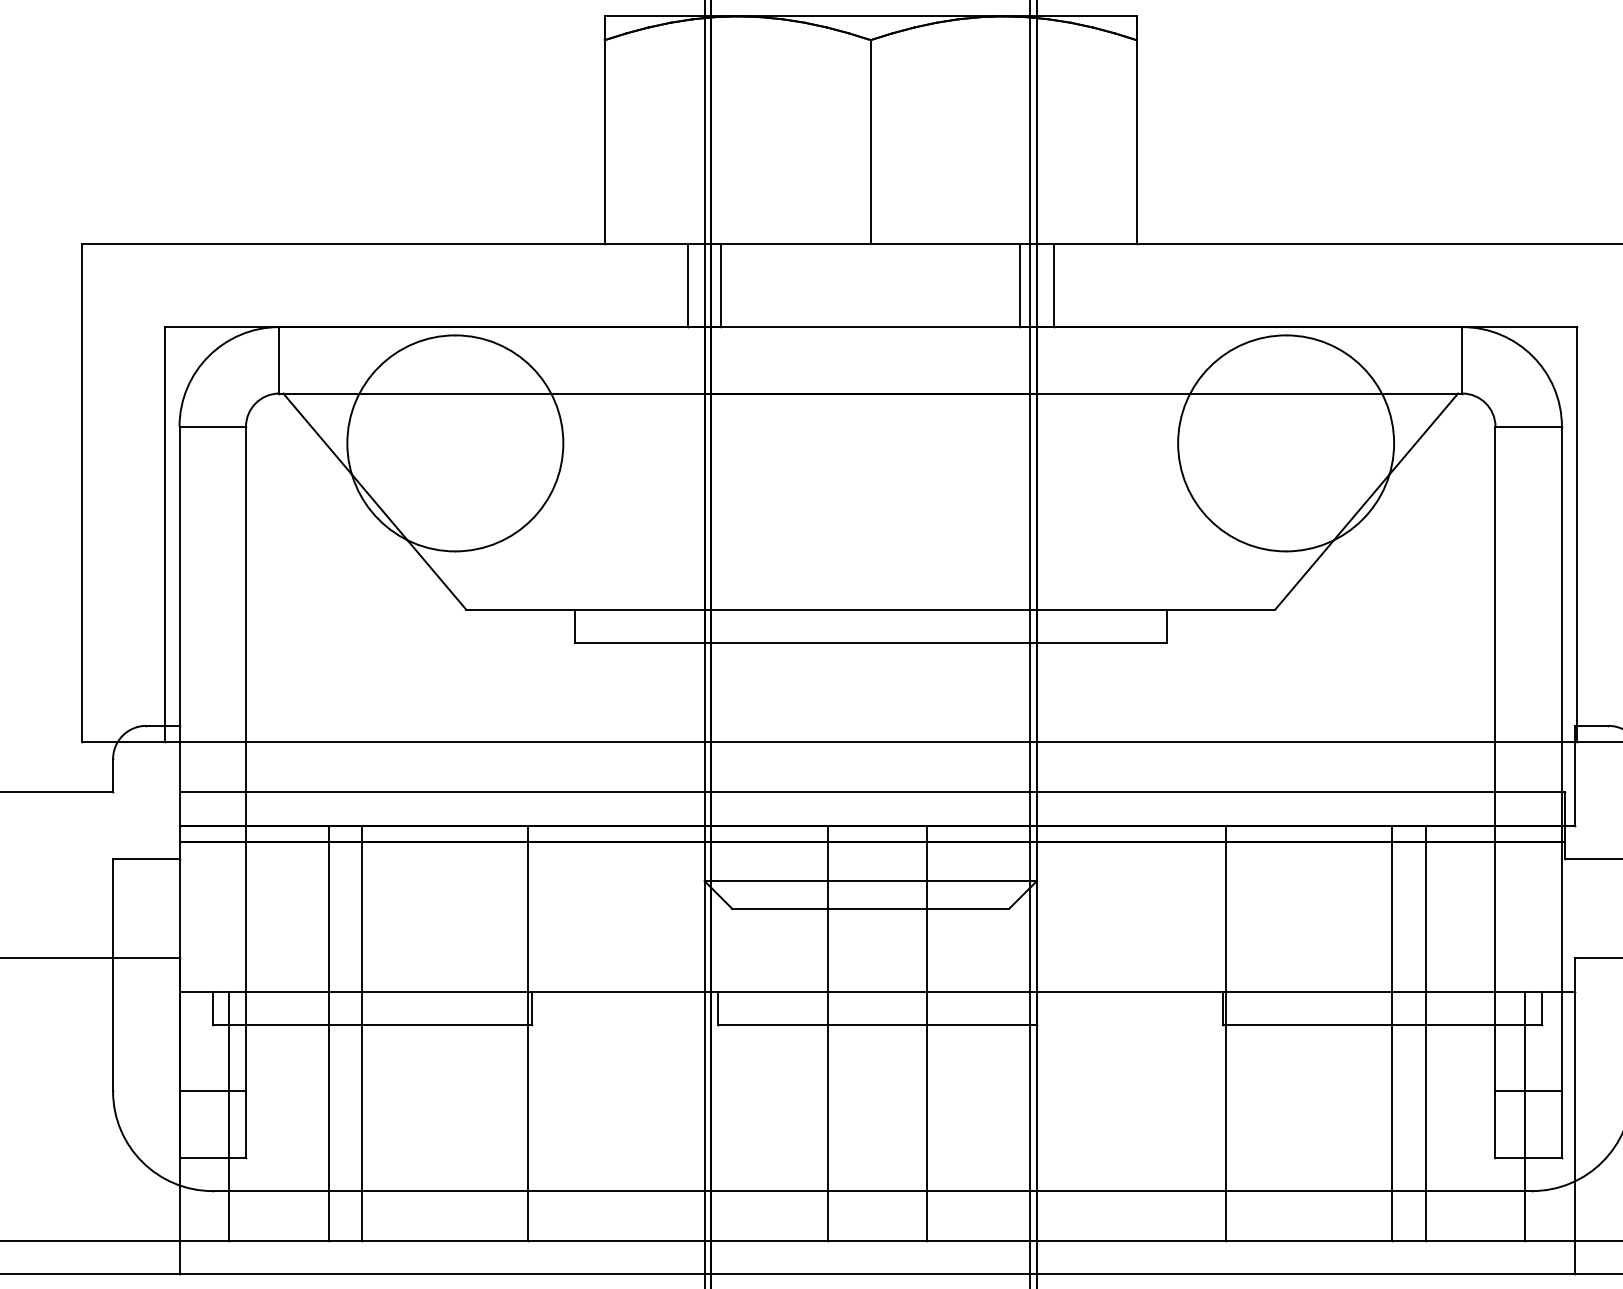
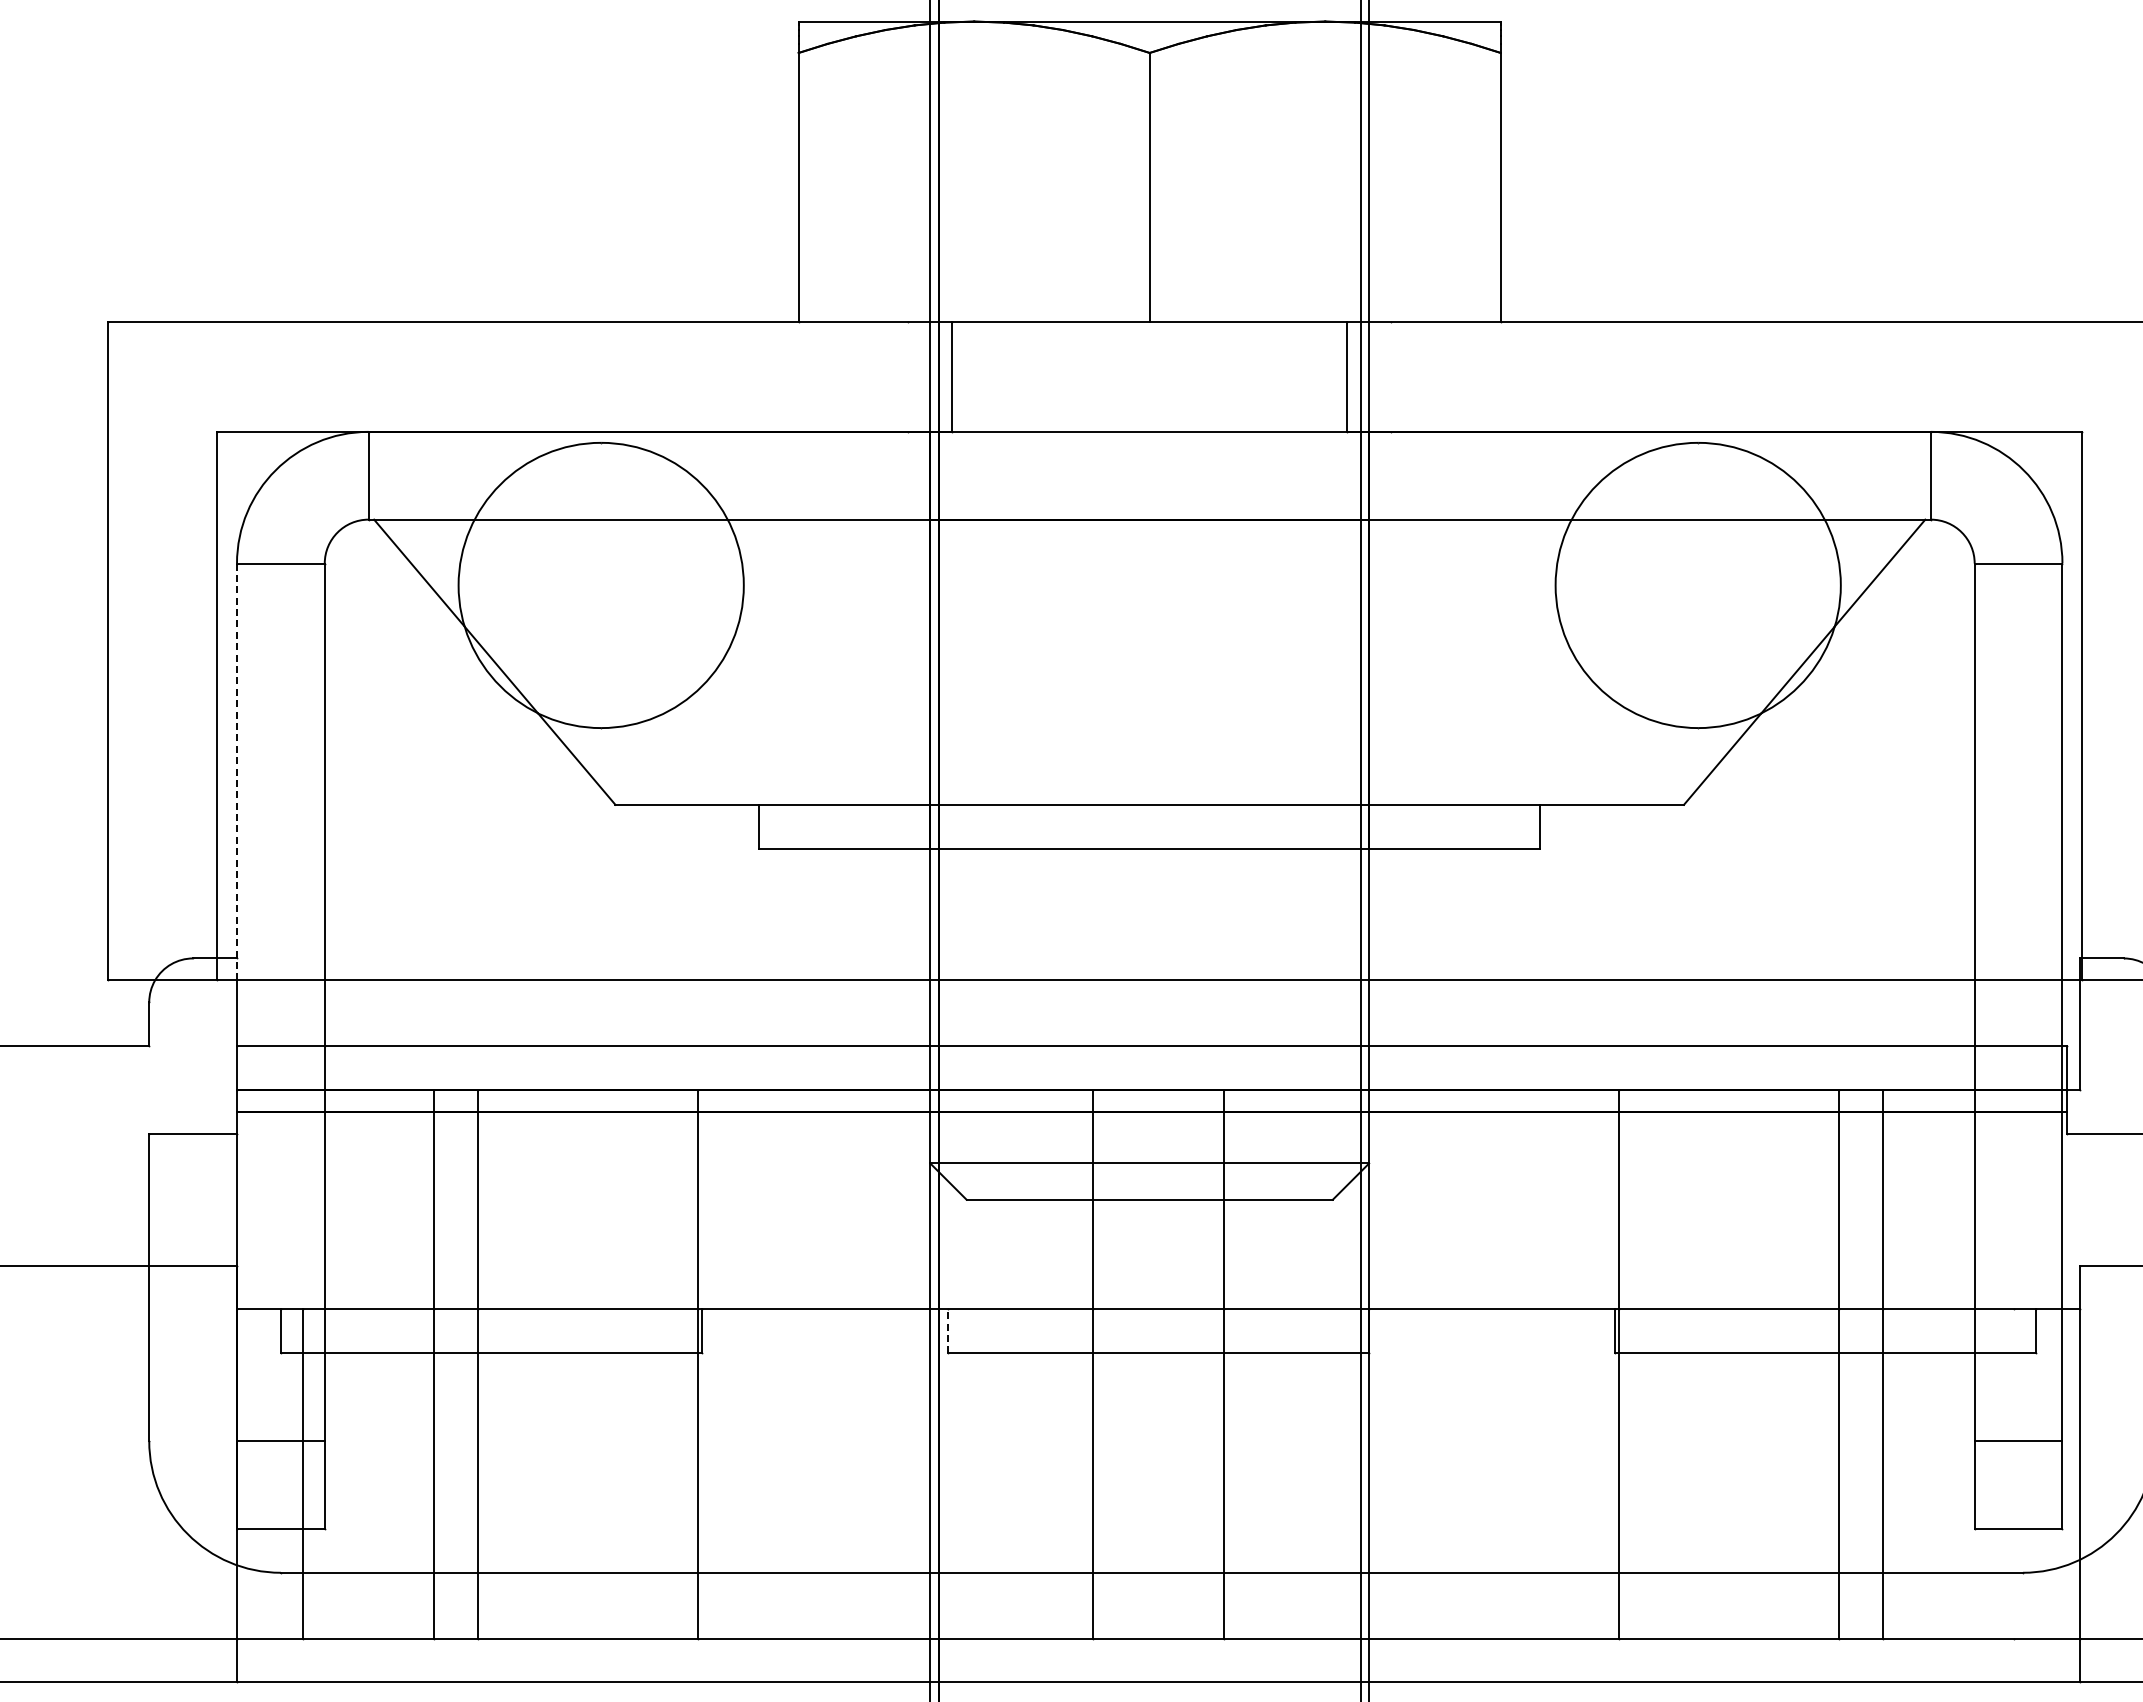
line: (688, 285) -> (908, 376), removed
line: (1053, 285) -> (1391, 376), removed
line: (179, 585) -> (237, 772), solid -> dashed
line: (717, 1008) -> (947, 1331), solid -> dashed
line: (1525, 1115) -> (2014, 1473), removed

